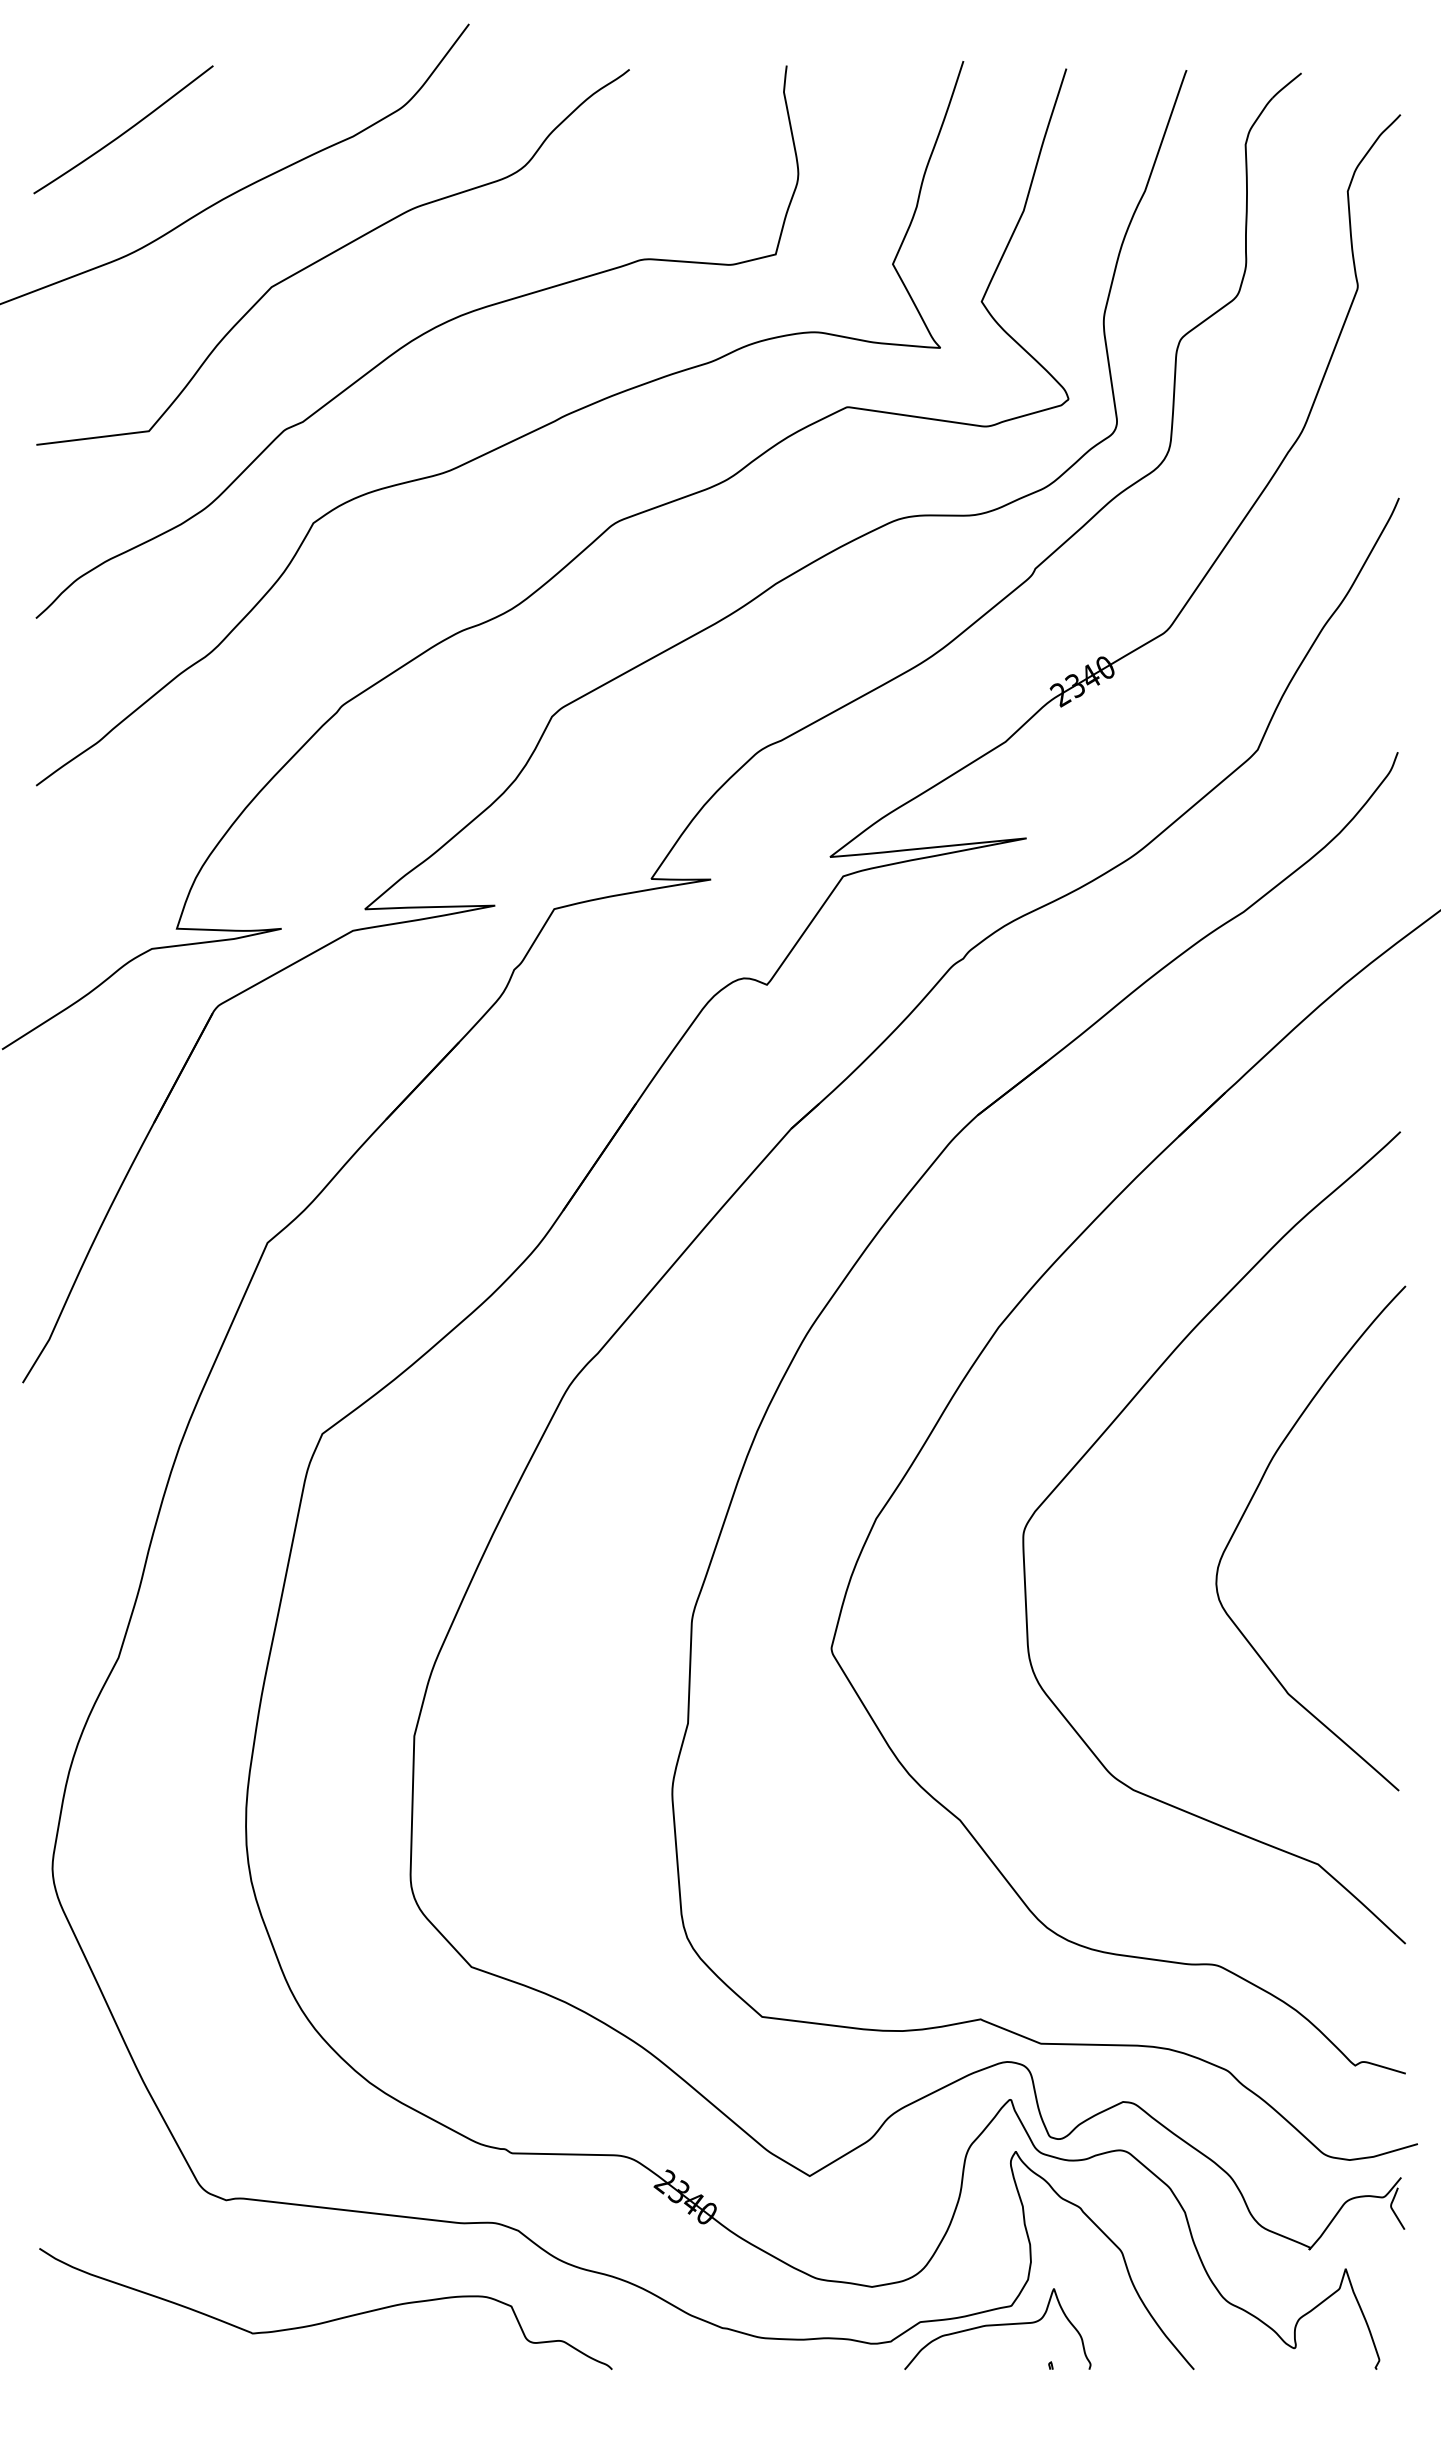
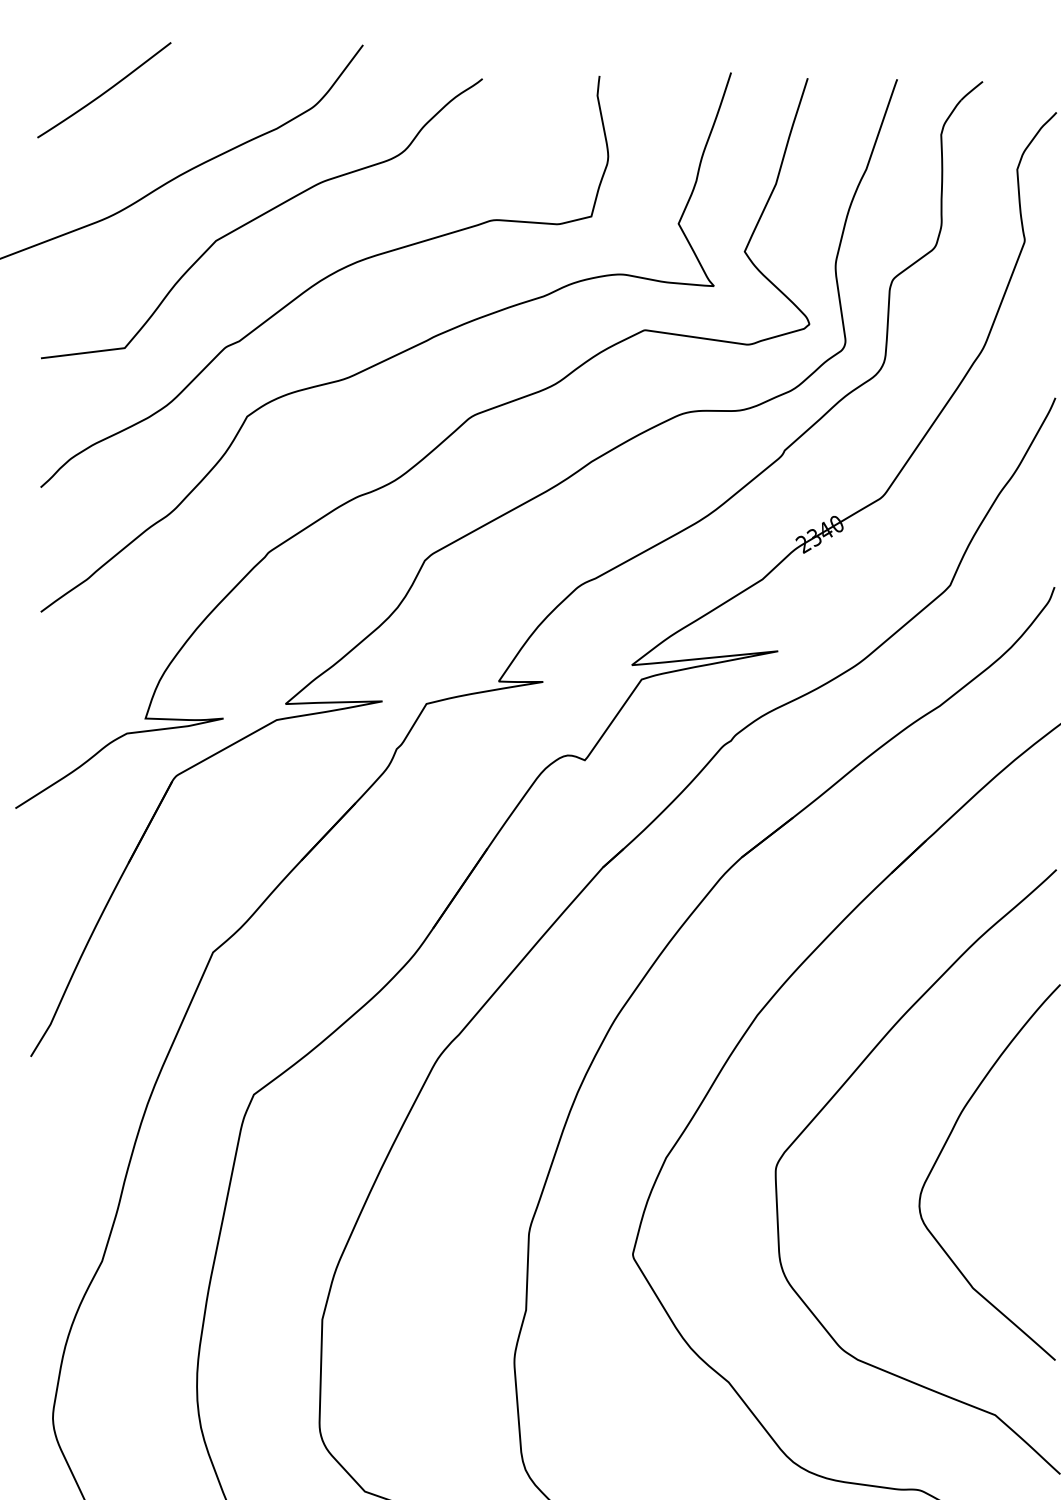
curve: (124, 131) -> (105, 91), moved

